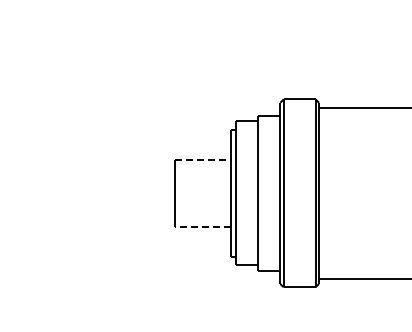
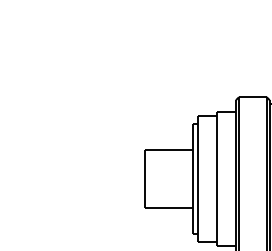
line: (202, 160) -> (168, 150), dashed -> solid
line: (202, 226) -> (168, 207), dashed -> solid

